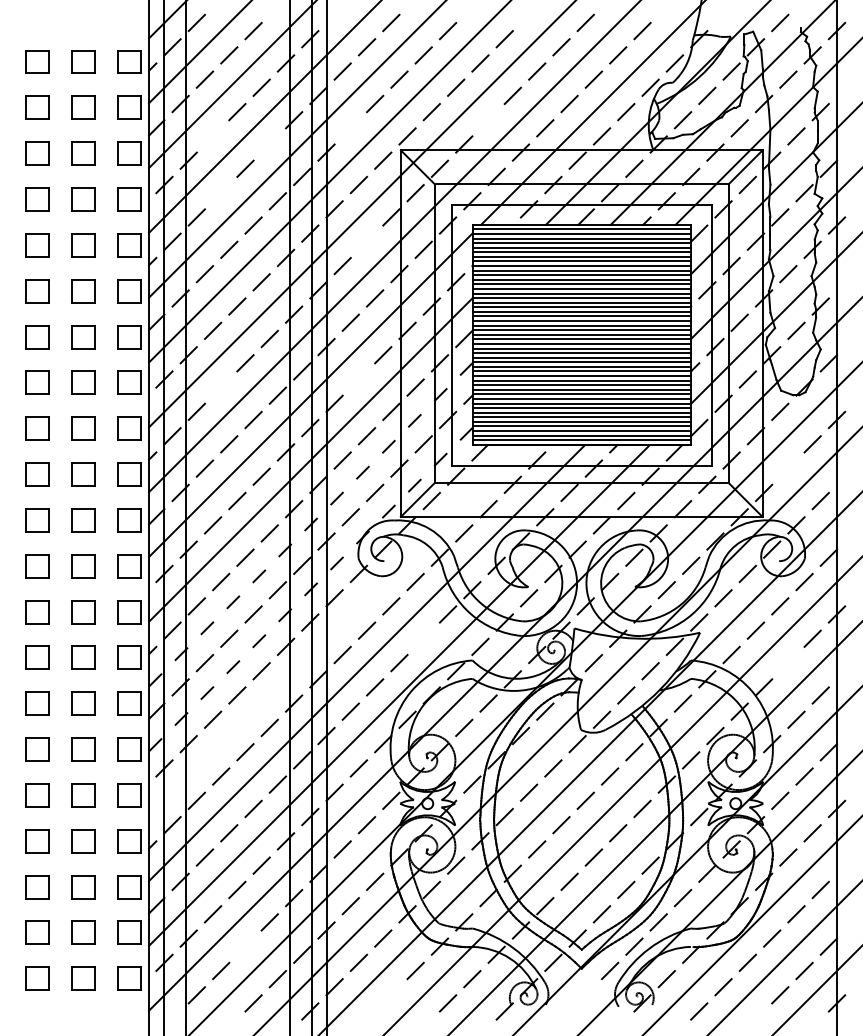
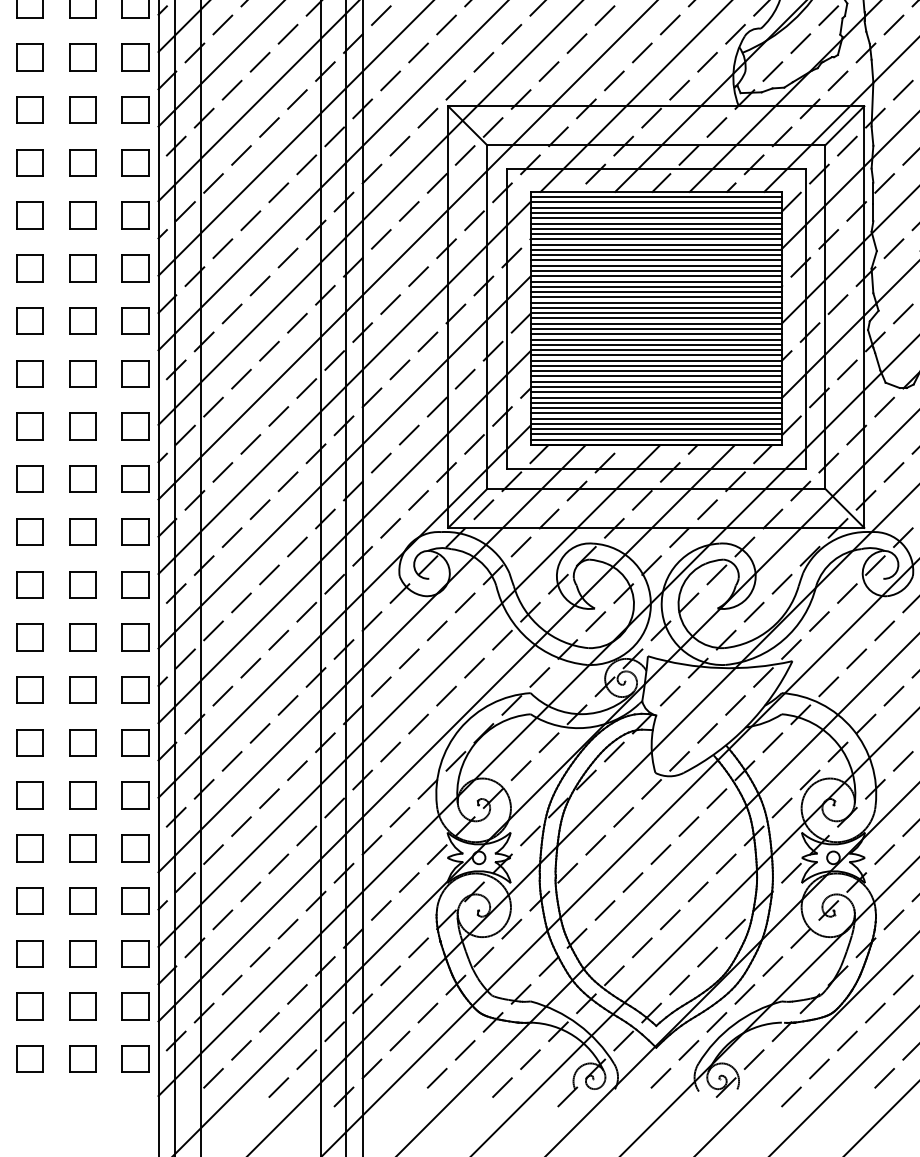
line: (488, 120) -> (549, 71), added
line: (350, 128) -> (390, 81), added
line: (212, 136) -> (231, 90), added
line: (269, 144) -> (297, 99), added
line: (221, 193) -> (241, 155), added
line: (366, 241) -> (408, 211), added
line: (358, 379) -> (399, 369), added
line: (221, 387) -> (241, 379), added
line: (788, 468) -> (894, 472), added
line: (310, 524) -> (344, 536), dashed -> solid
line: (310, 589) -> (344, 611), dashed -> solid
line: (334, 630) -> (371, 658), added
line: (423, 638) -> (474, 667), added
line: (788, 662) -> (894, 695), added
line: (245, 946) -> (269, 1022), added
line: (391, 995) -> (437, 1078), added
line: (585, 995) -> (660, 1078), added

